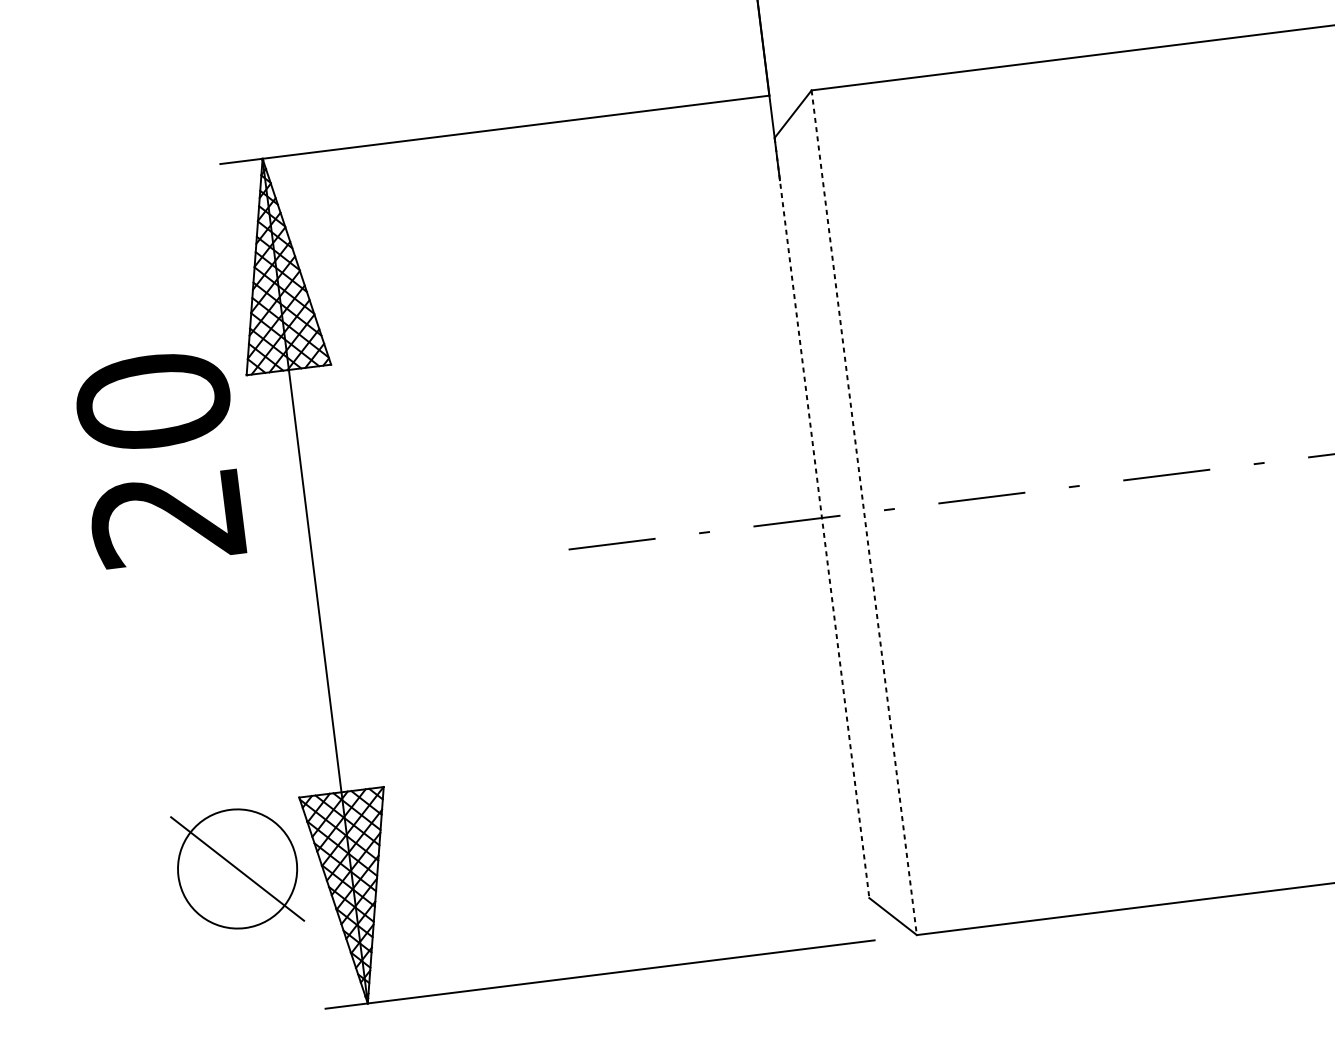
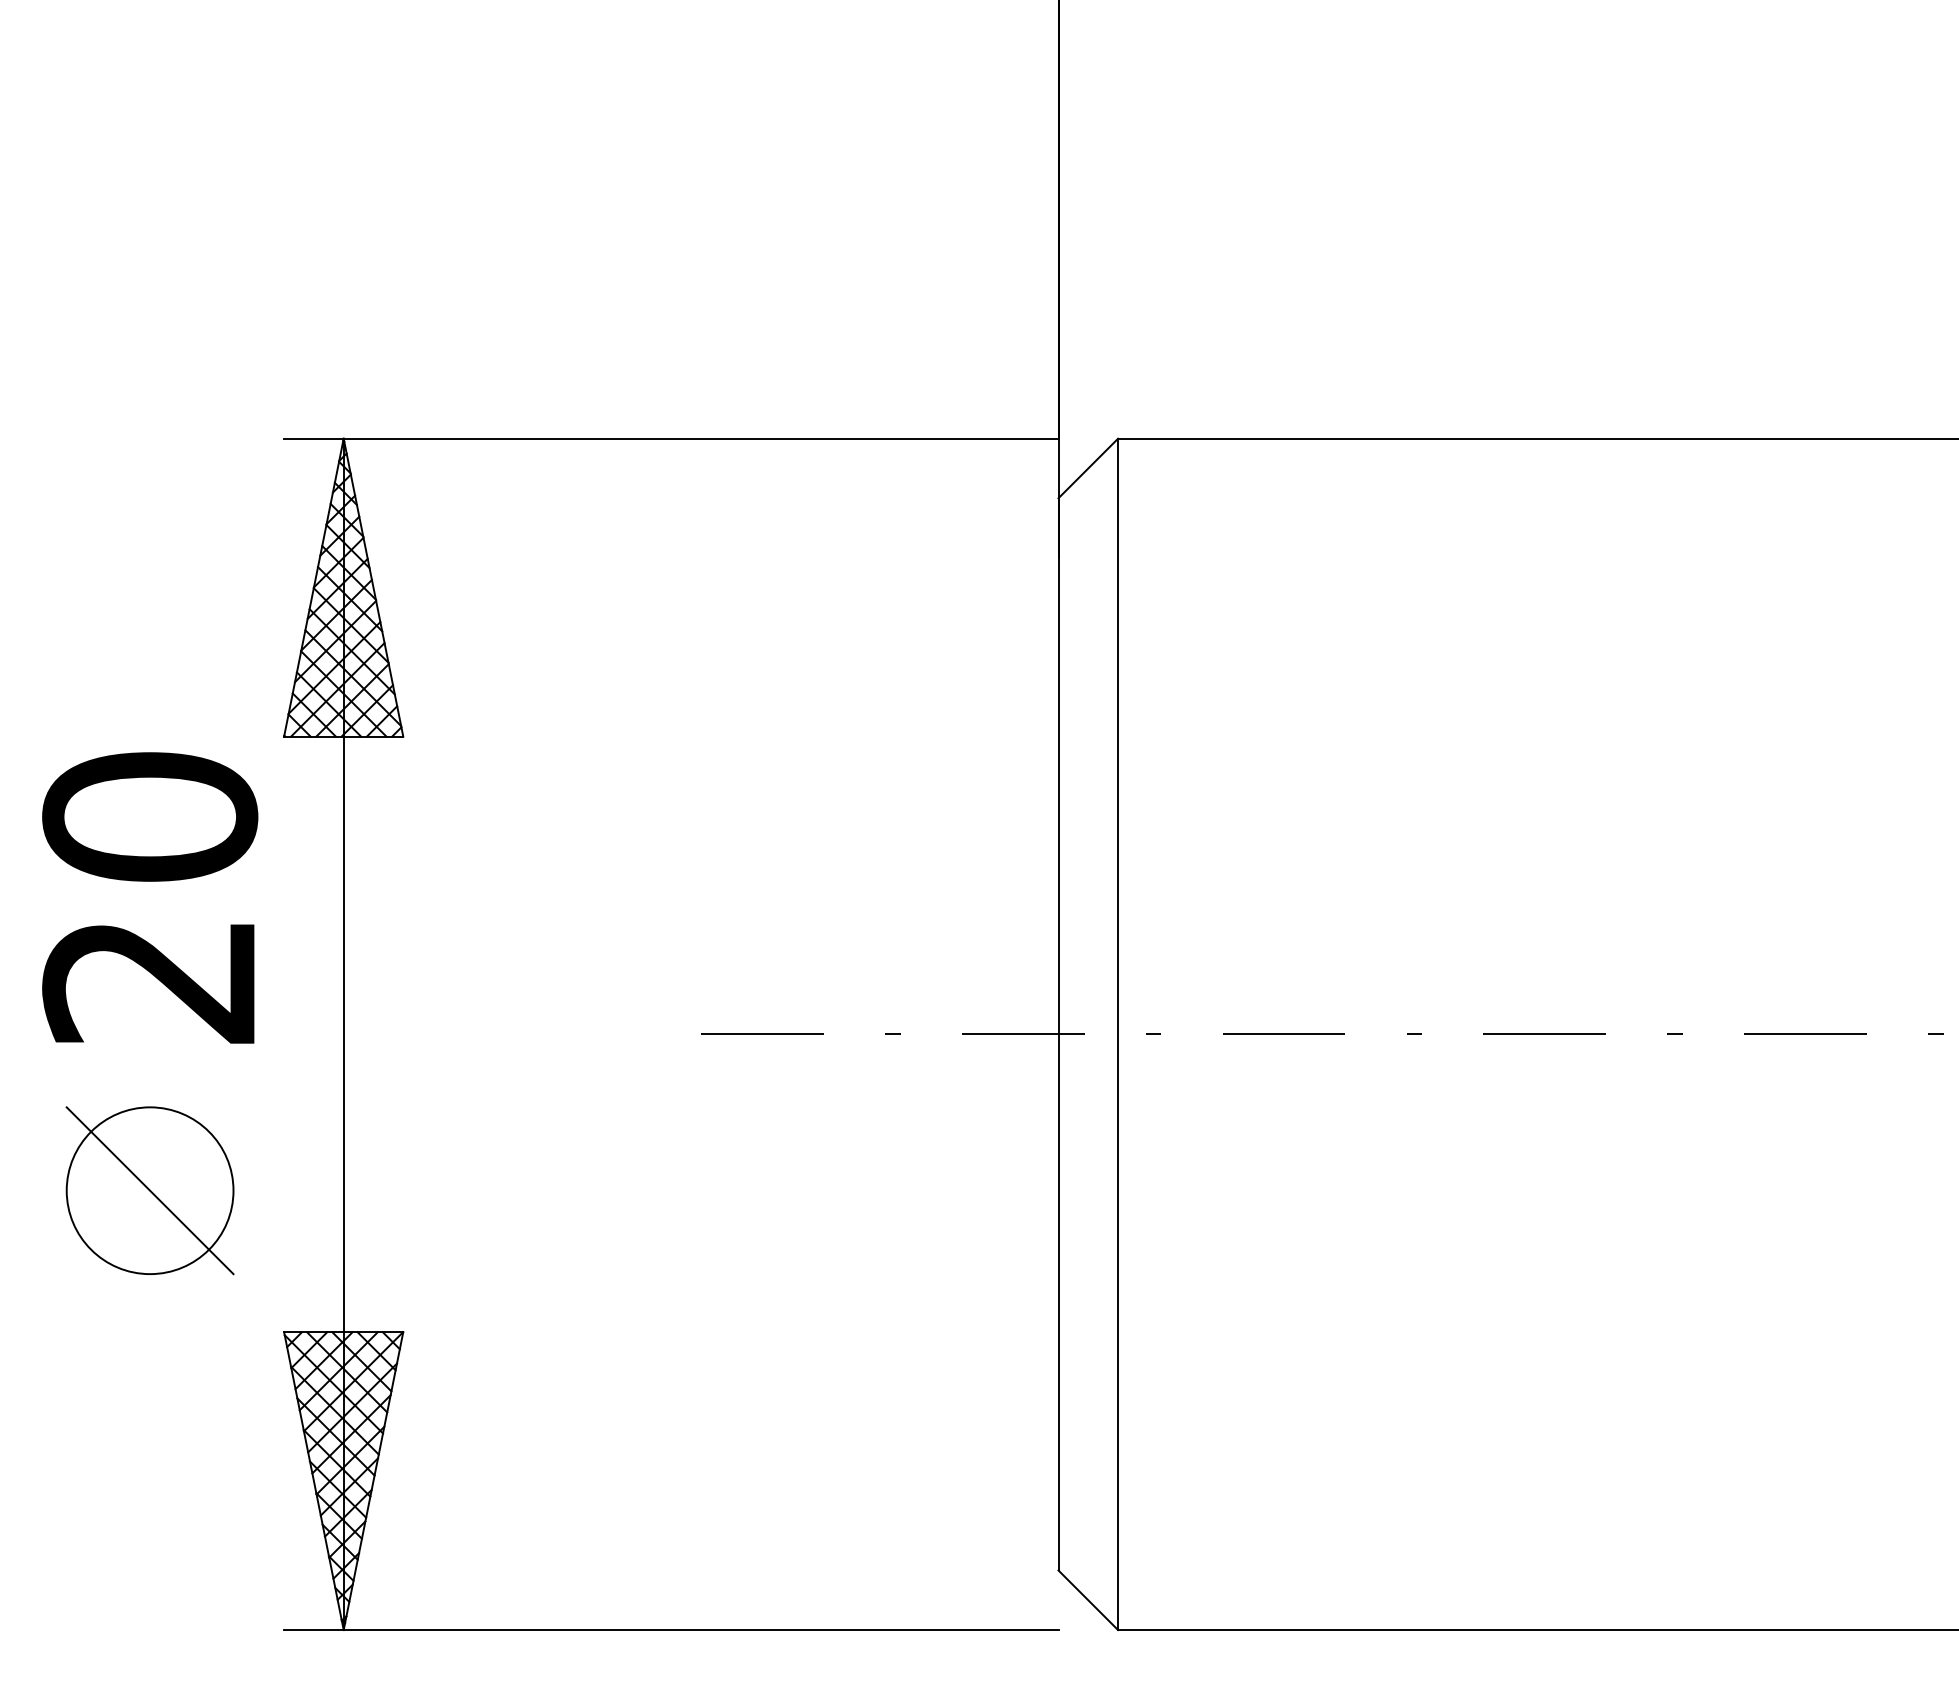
text: (160, 458) -> (150, 897), moved
line: (864, 512) -> (1118, 1034), dashed -> solid
line: (822, 518) -> (1058, 1034), dashed -> solid
part: (237, 868) -> (149, 1190), moved

